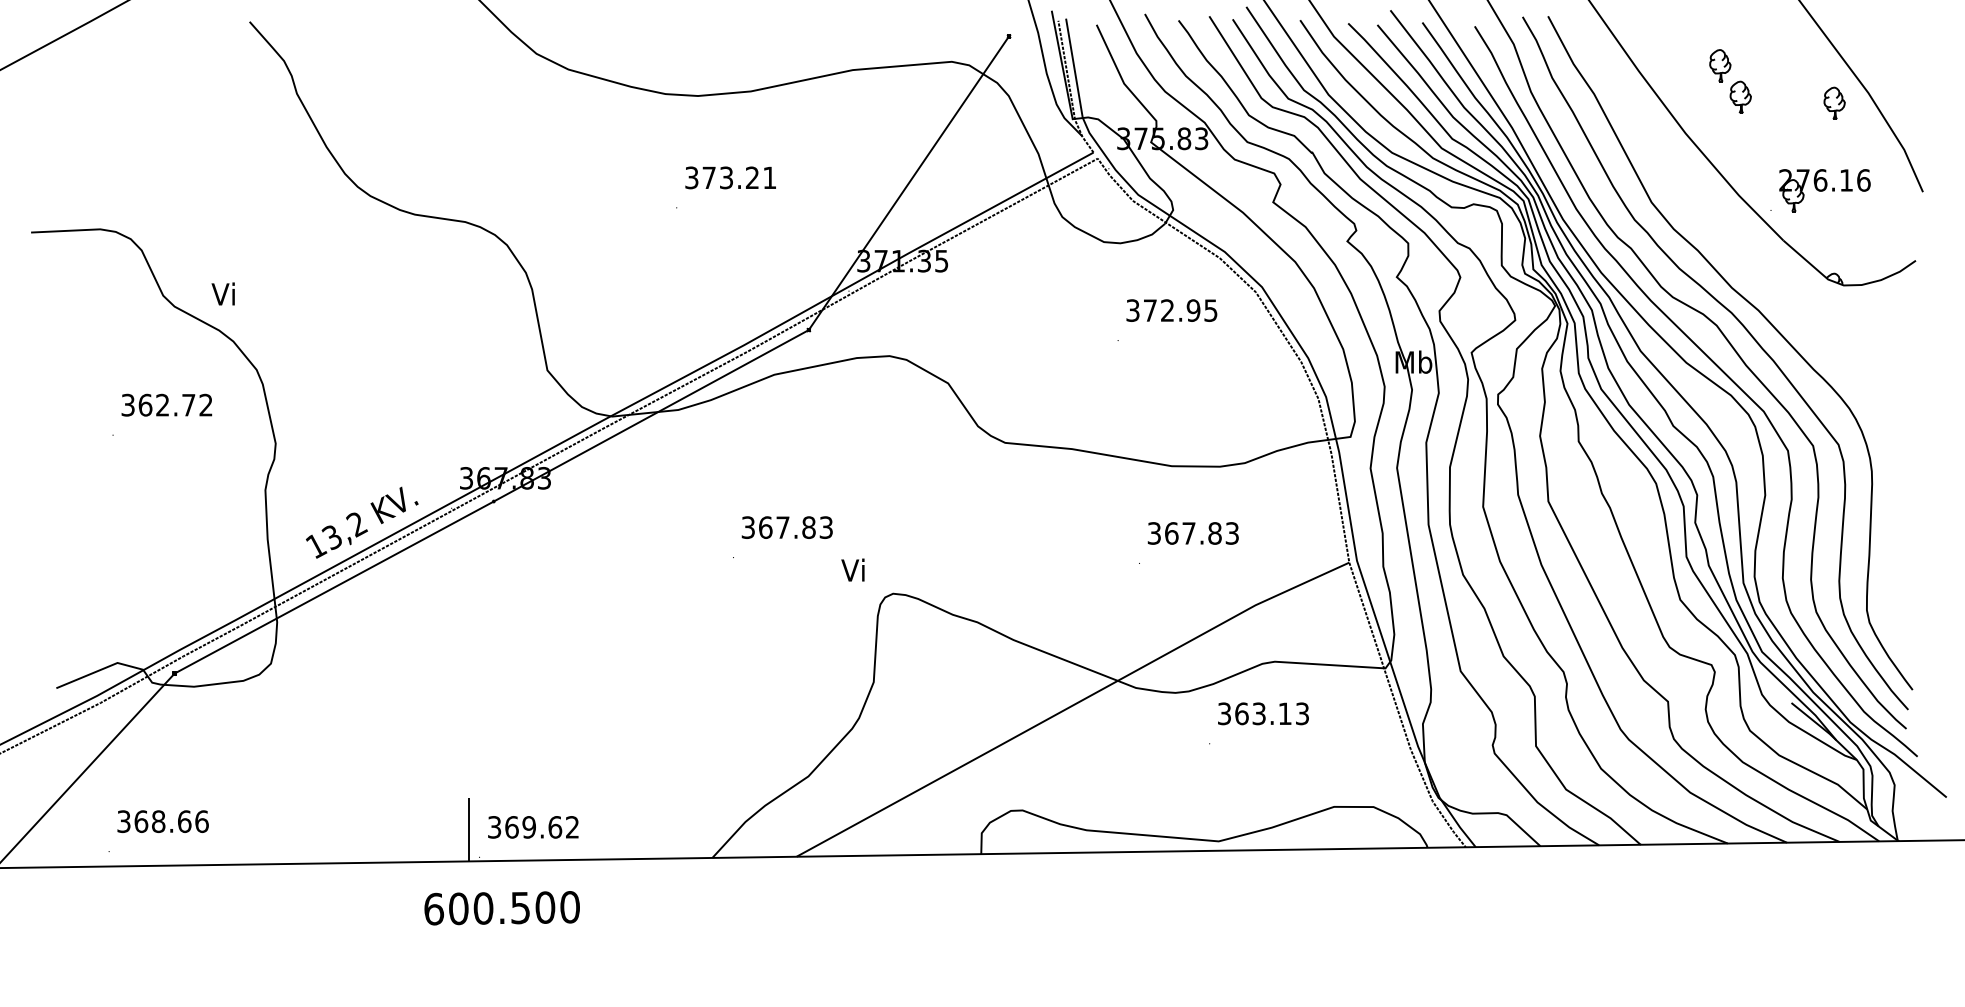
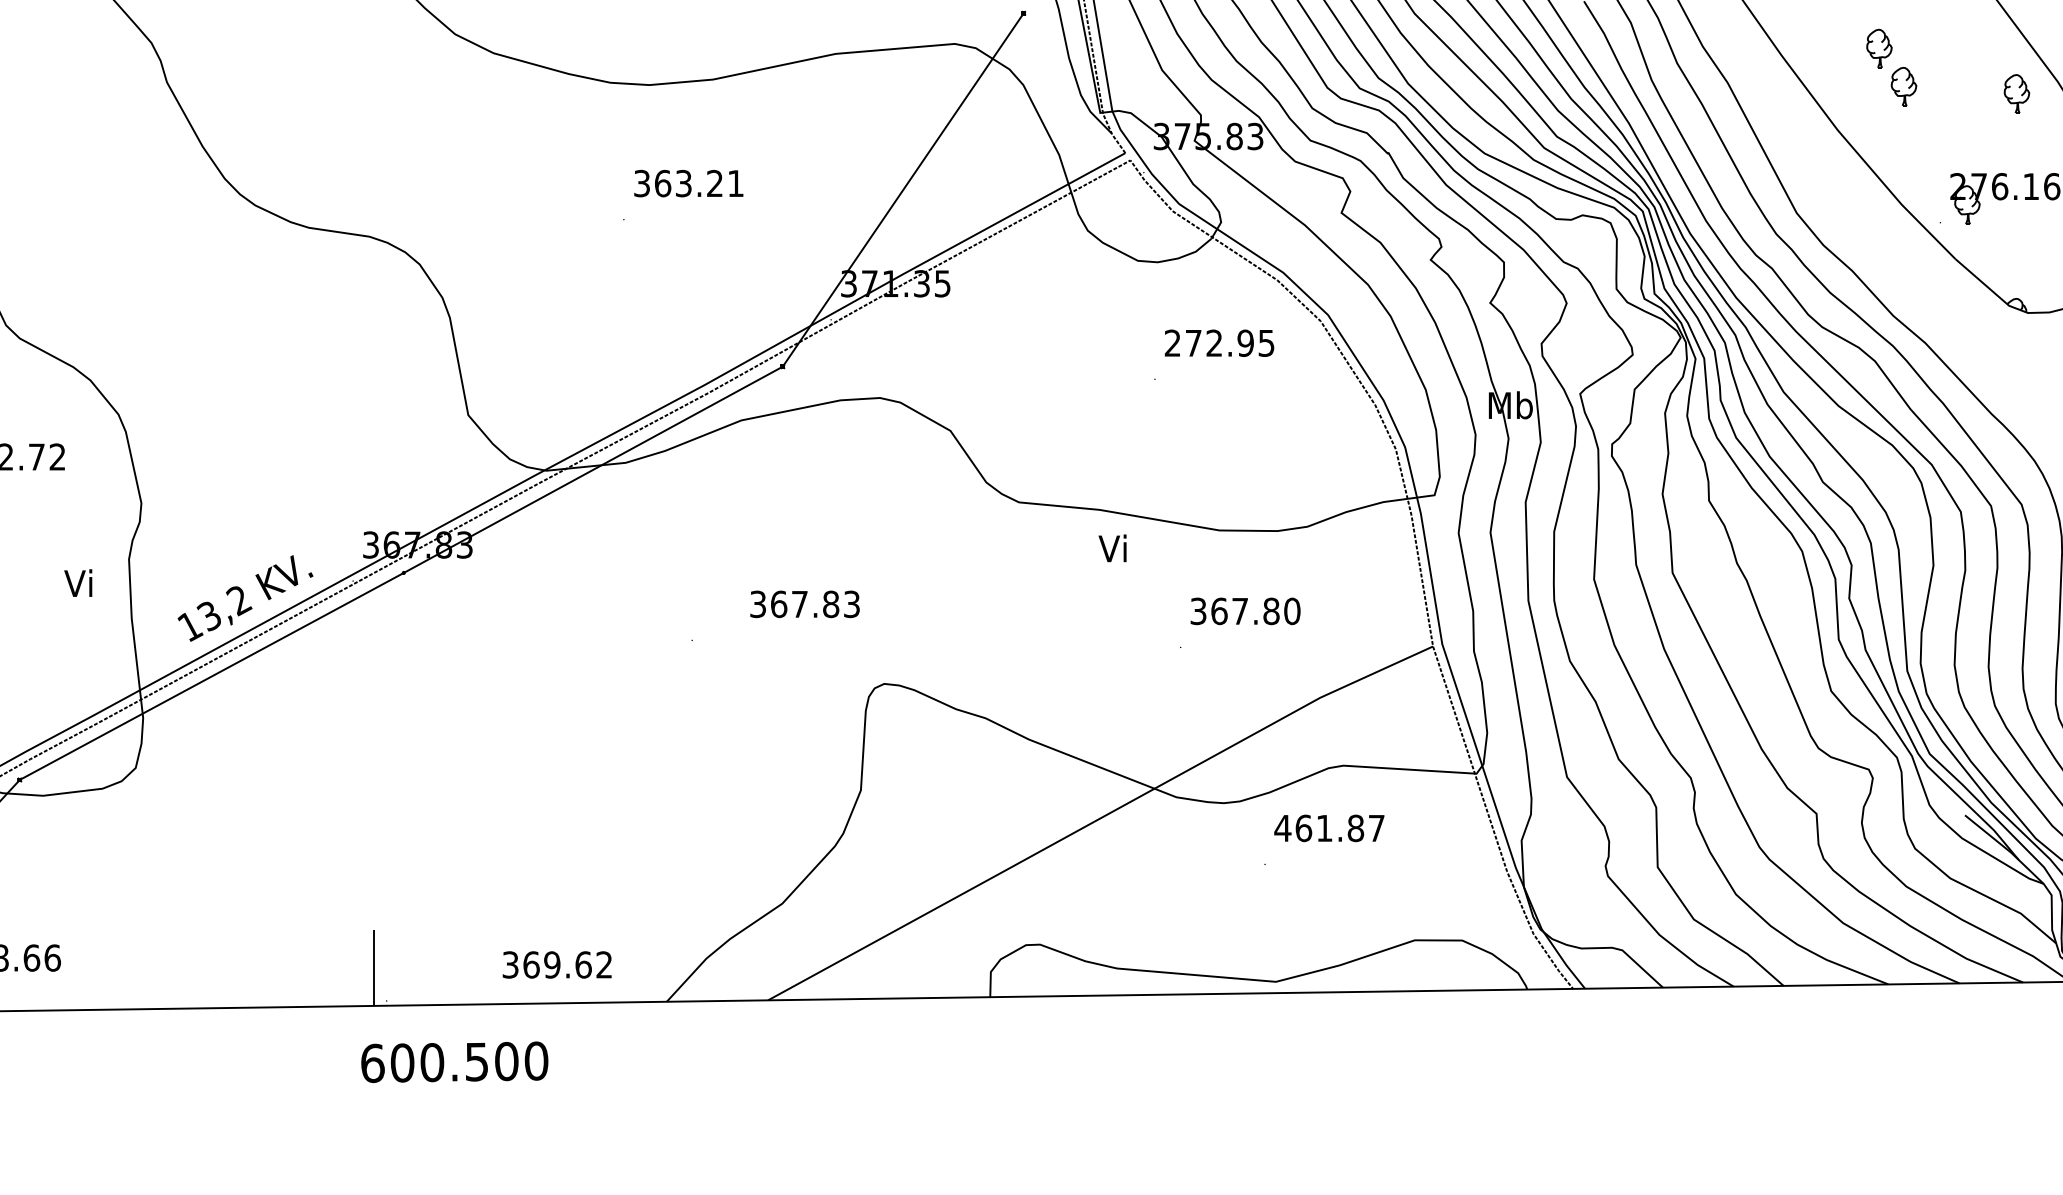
text: (709, 177) -> (663, 183), 373.21 -> 363.21
text: (222, 293) -> (77, 582), moved
text: (1132, 310) -> (1172, 343), 372.95 -> 272.95
text: (786, 527) -> (804, 604), moved
text: (1232, 533) -> (1292, 611), 367.83 -> 367.80
text: (852, 569) -> (1112, 547), moved
text: (1262, 713) -> (1328, 827), 363.13 -> 461.87
text: (533, 827) -> (557, 965), moved
text: (501, 908) -> (453, 1062), moved

